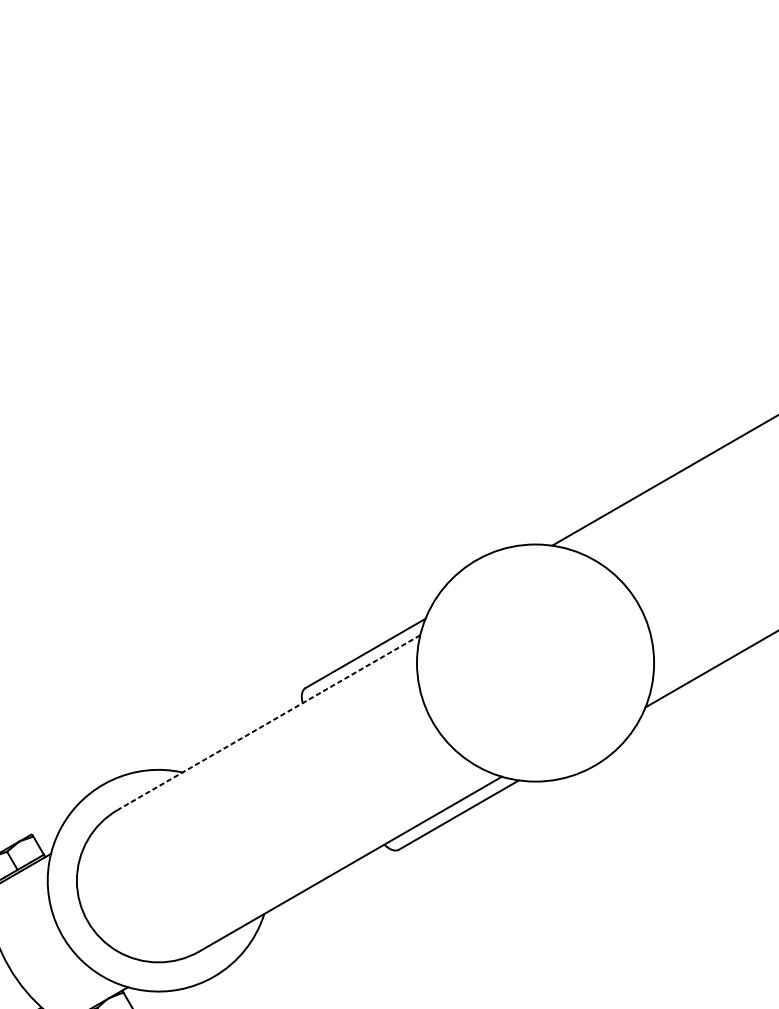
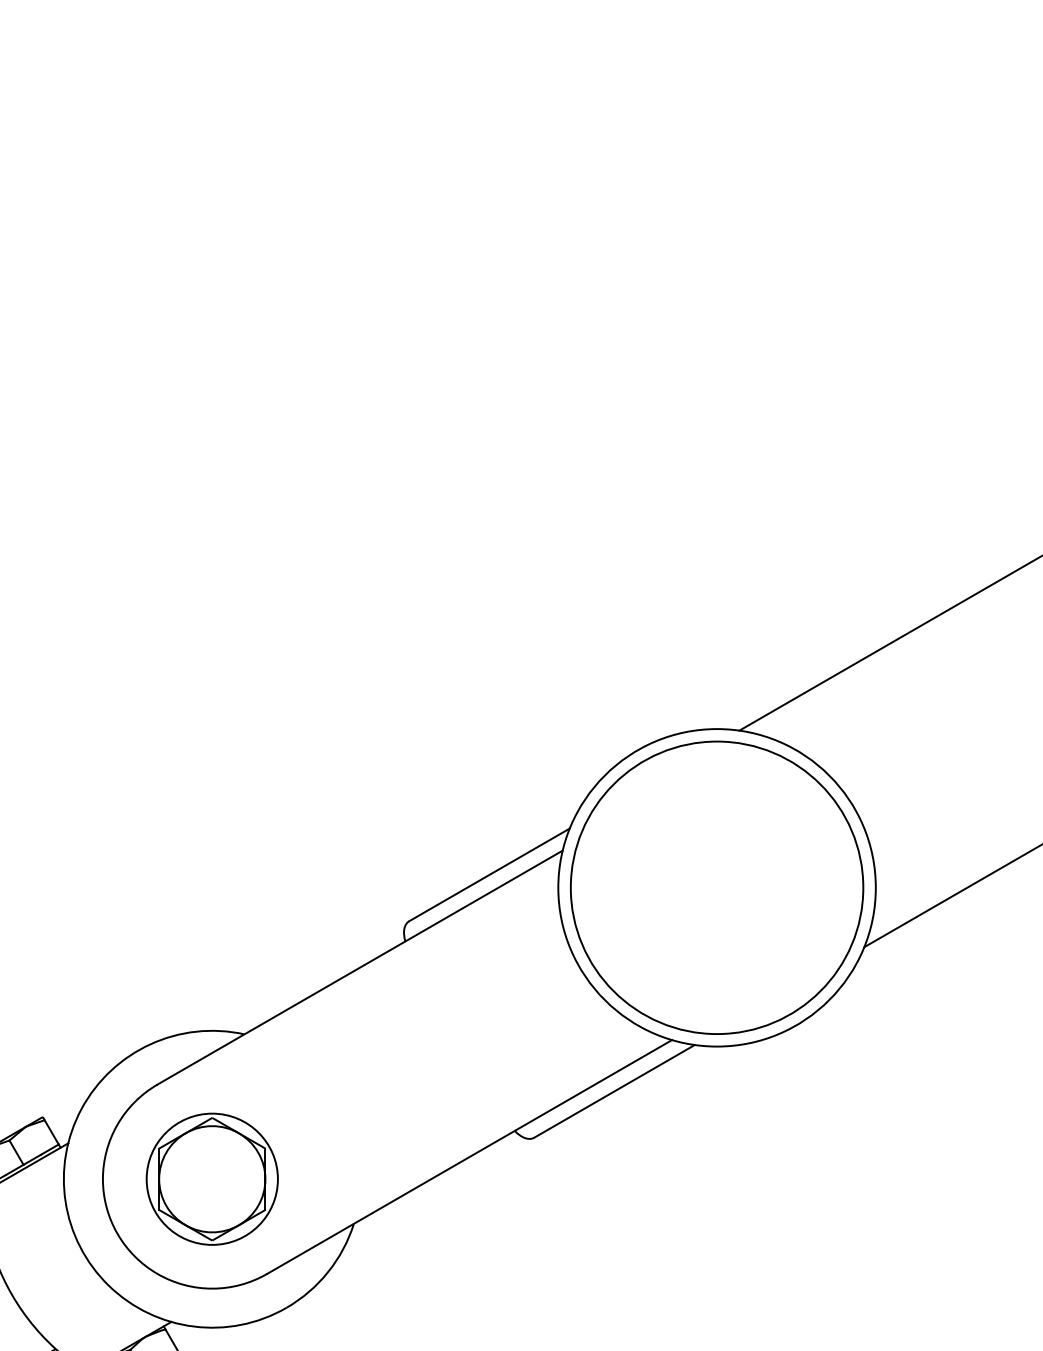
circle: (535, 662) -> (716, 887), added
line: (269, 722) -> (360, 967), dashed -> solid
part: (157, 880) -> (211, 1178), added

